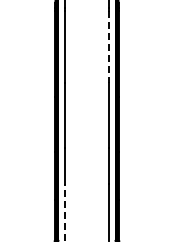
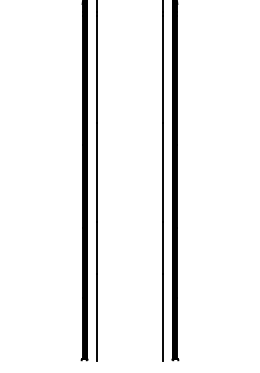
line: (109, 46) -> (163, 69), dashed -> solid
line: (64, 212) -> (96, 317), dashed -> solid

